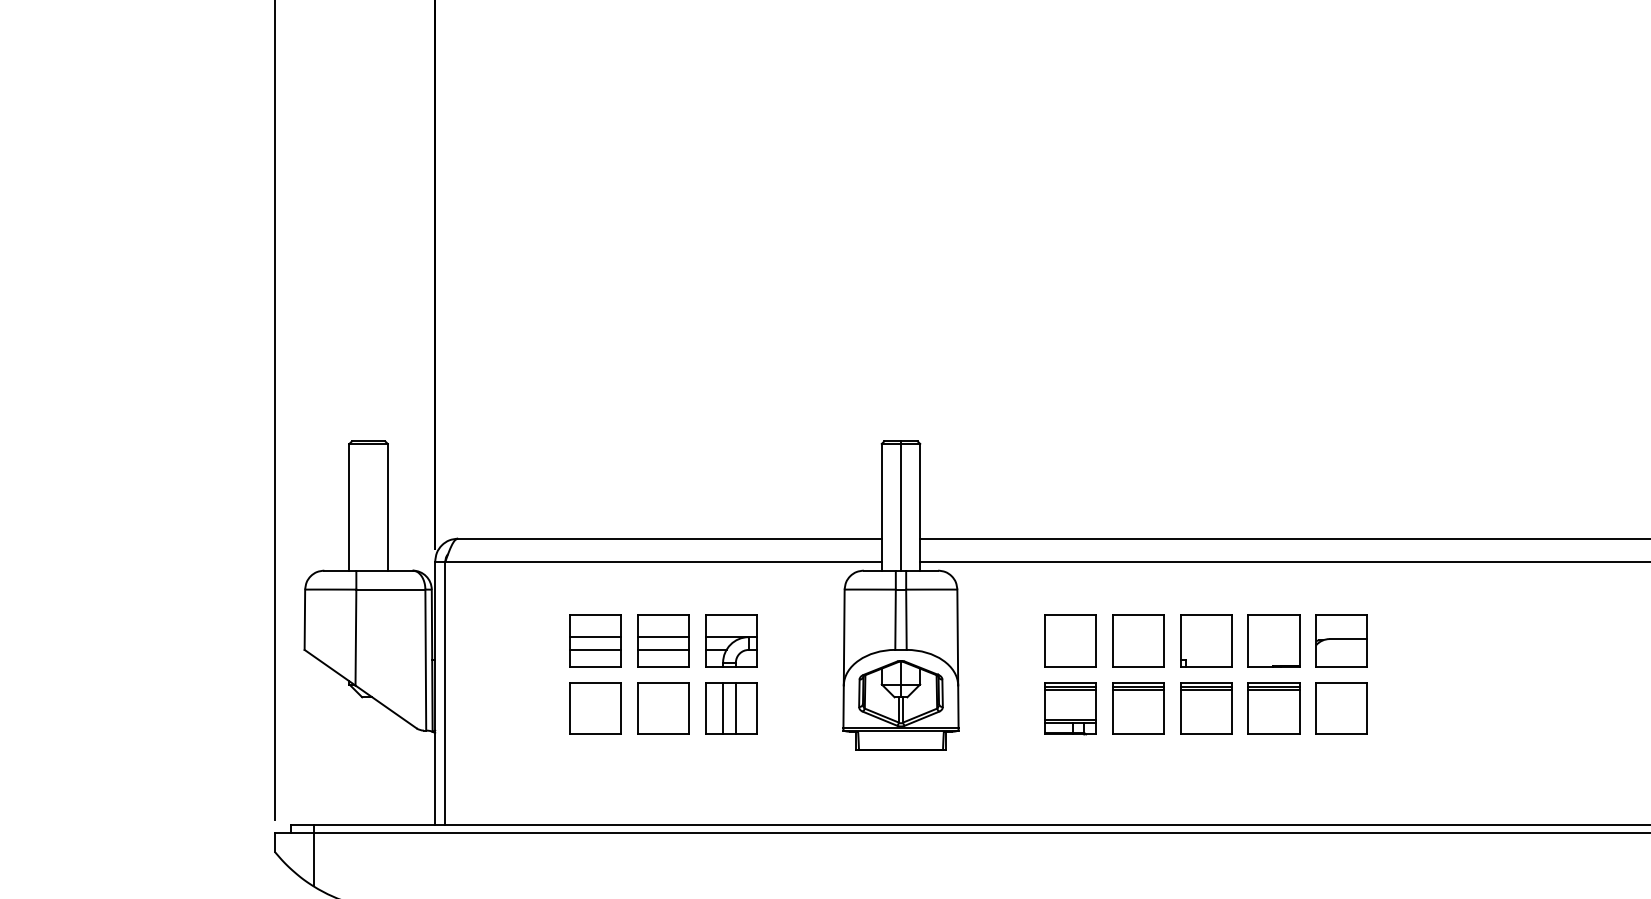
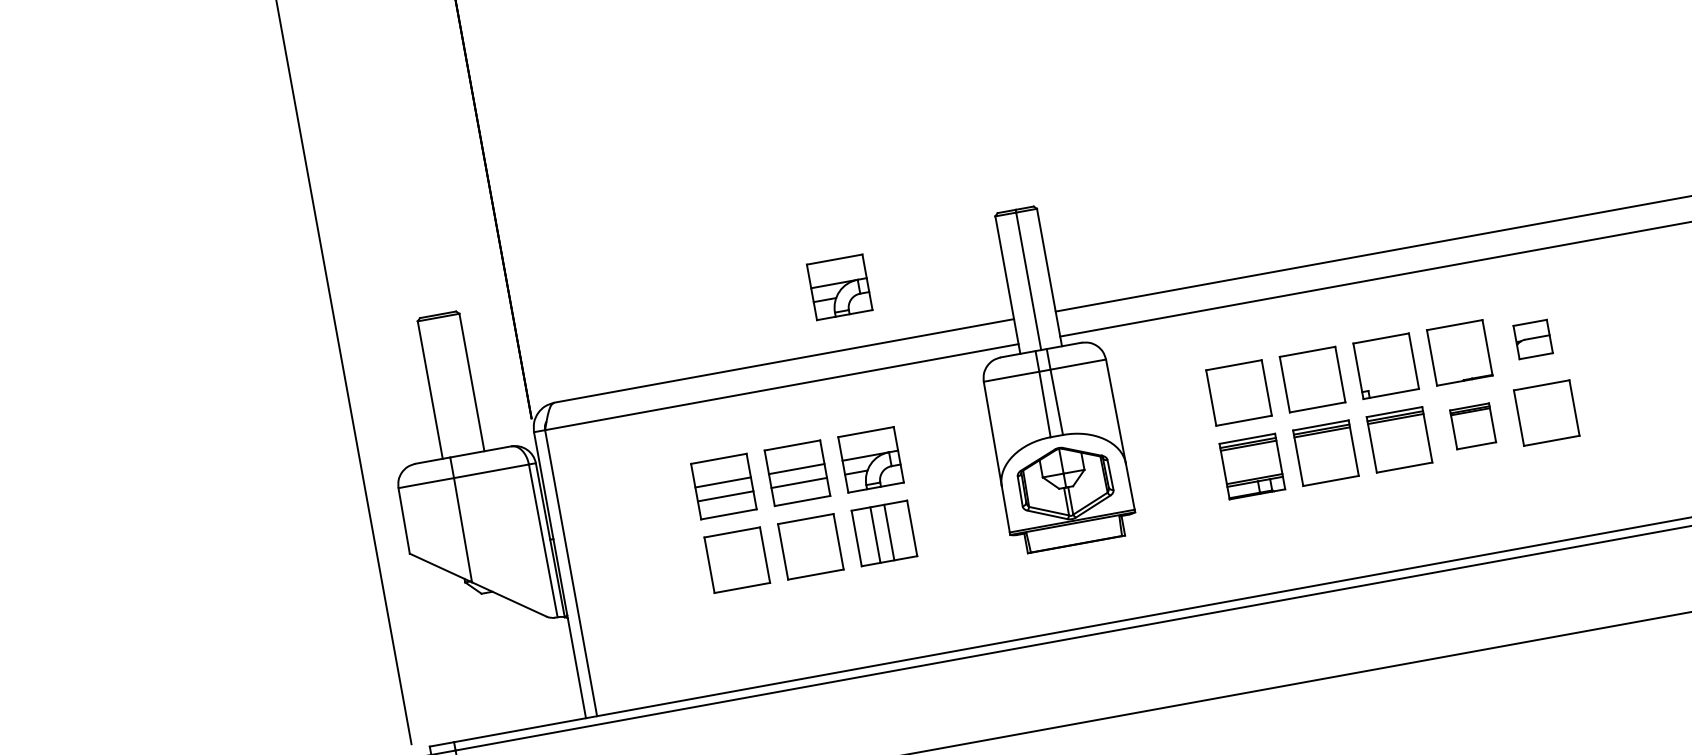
part: (731, 481) -> (839, 286), added
part: (1341, 640) -> (1532, 339), size x0.6
part: (1273, 708) -> (1472, 426), size x0.7

